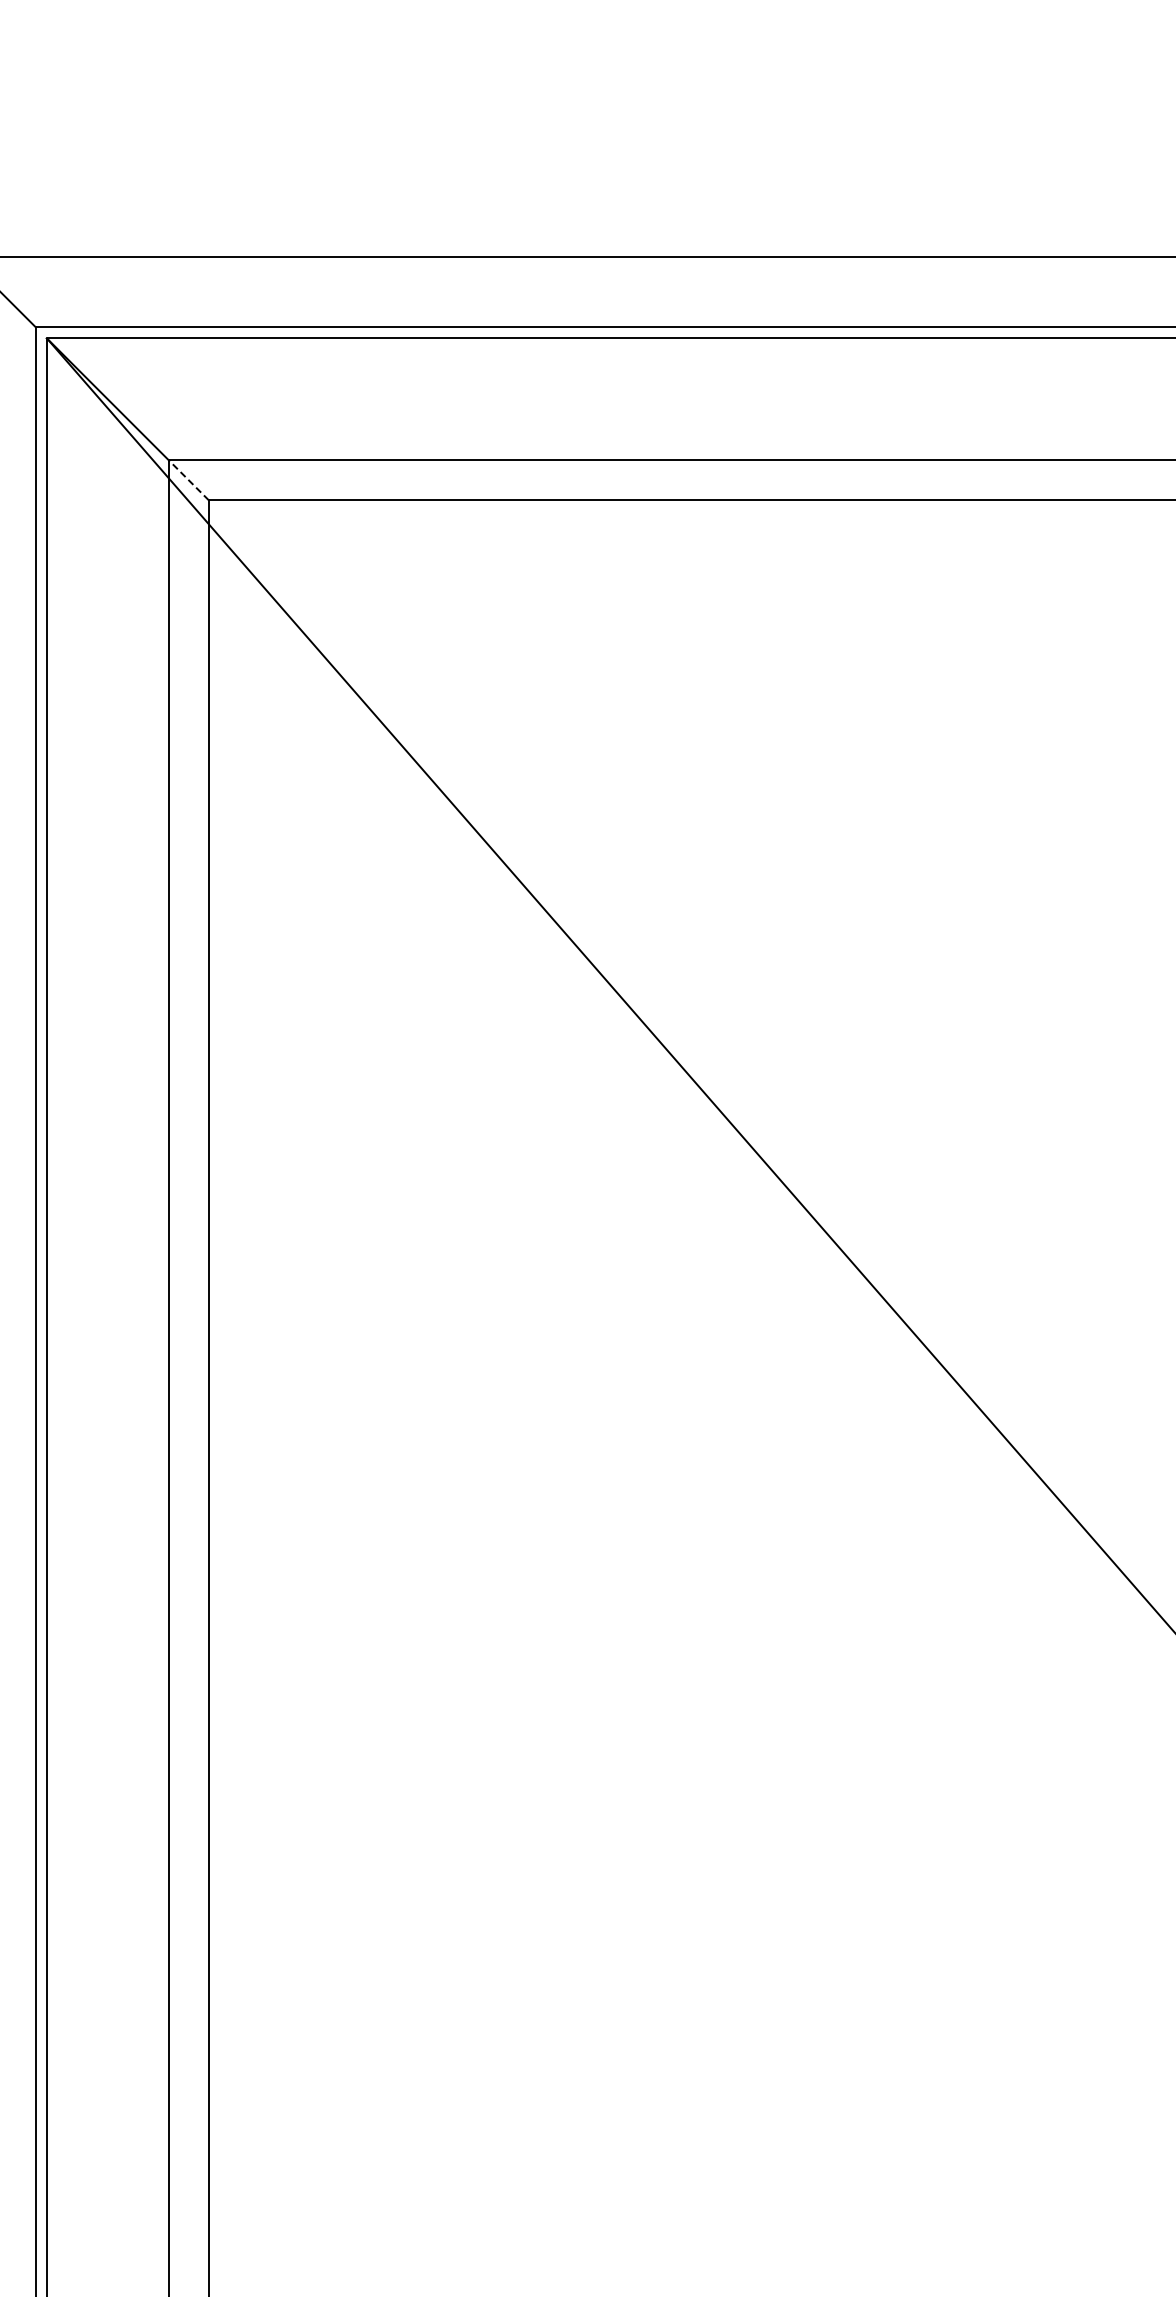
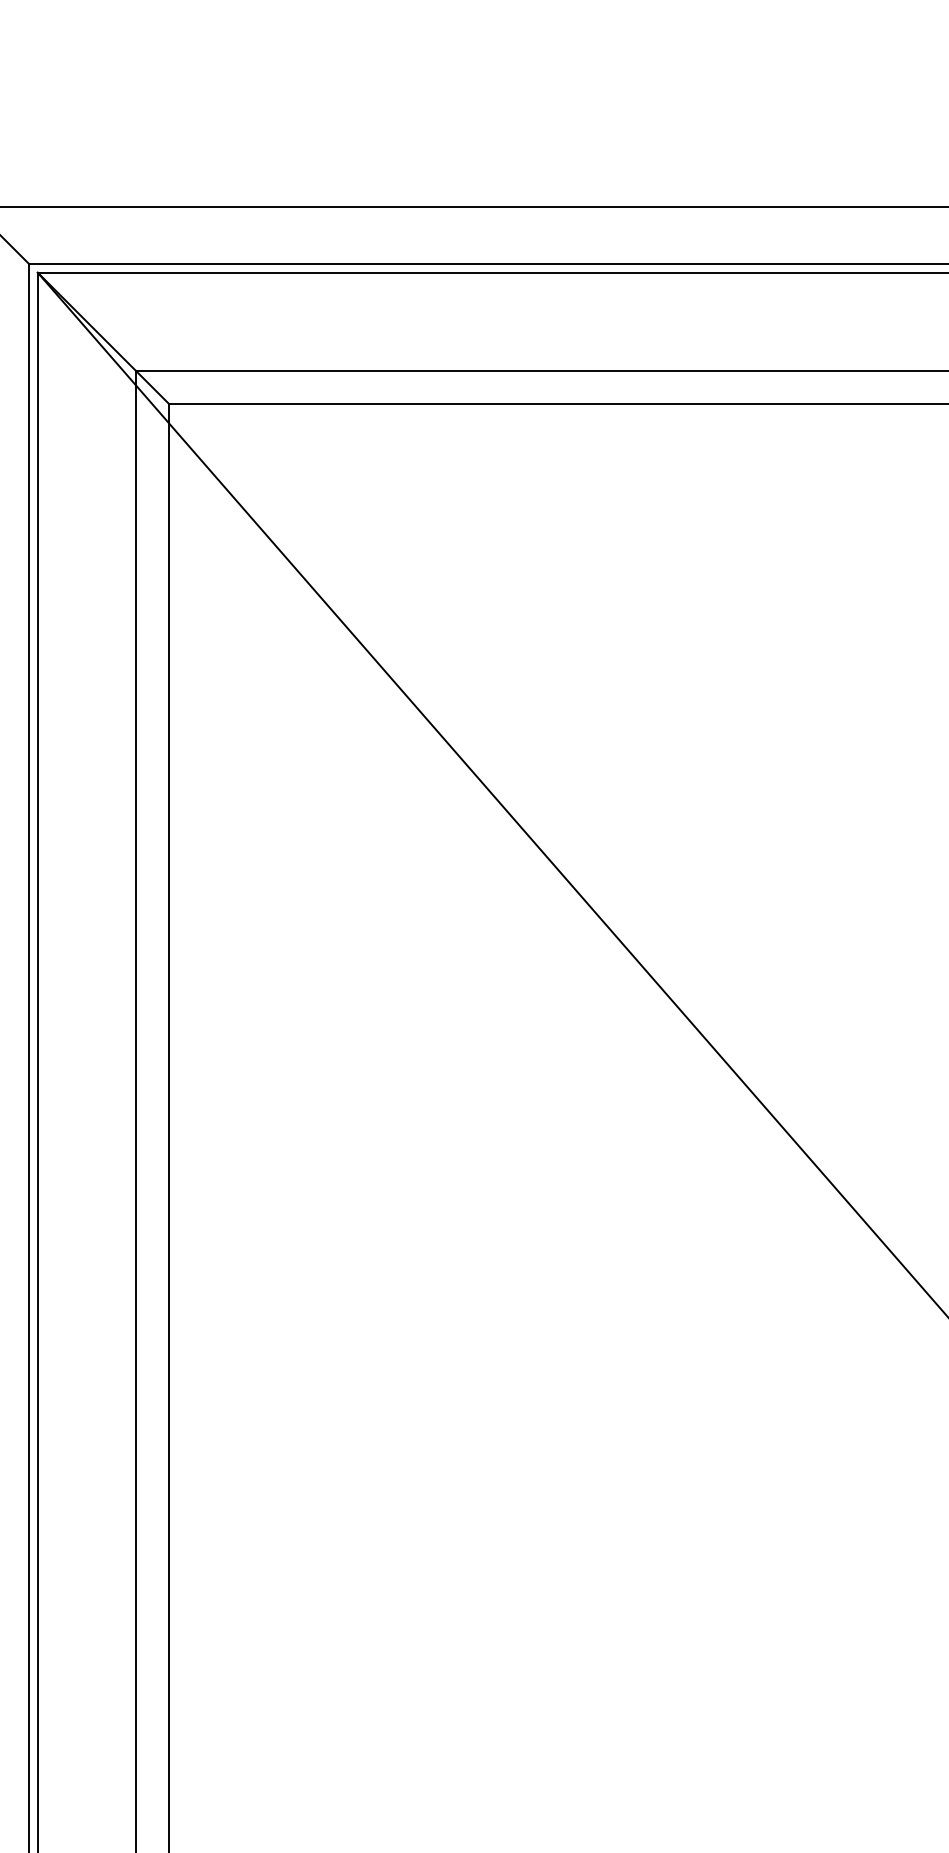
line: (188, 480) -> (152, 387), dashed -> solid

